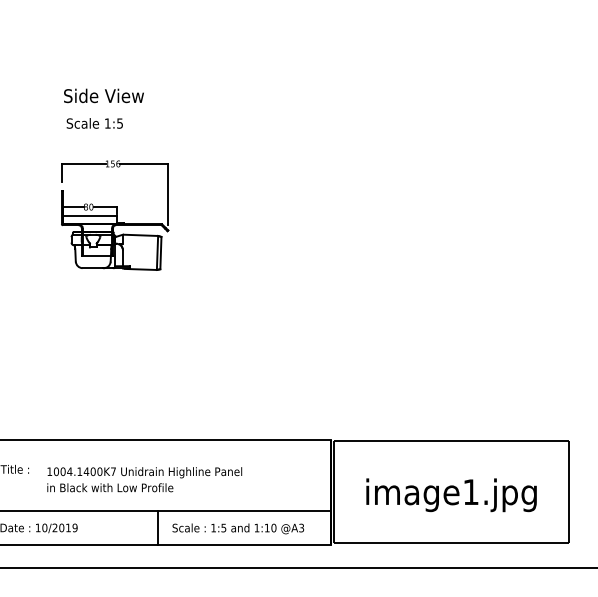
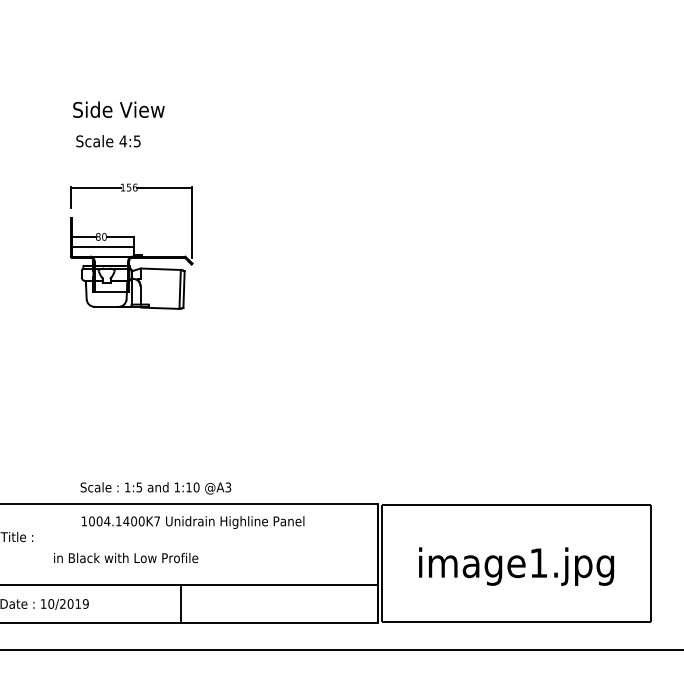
text: (107, 123) -> (122, 141), 1:5 -> 4:5
text: (144, 472) -> (192, 522), moved
text: (238, 528) -> (156, 487), moved

